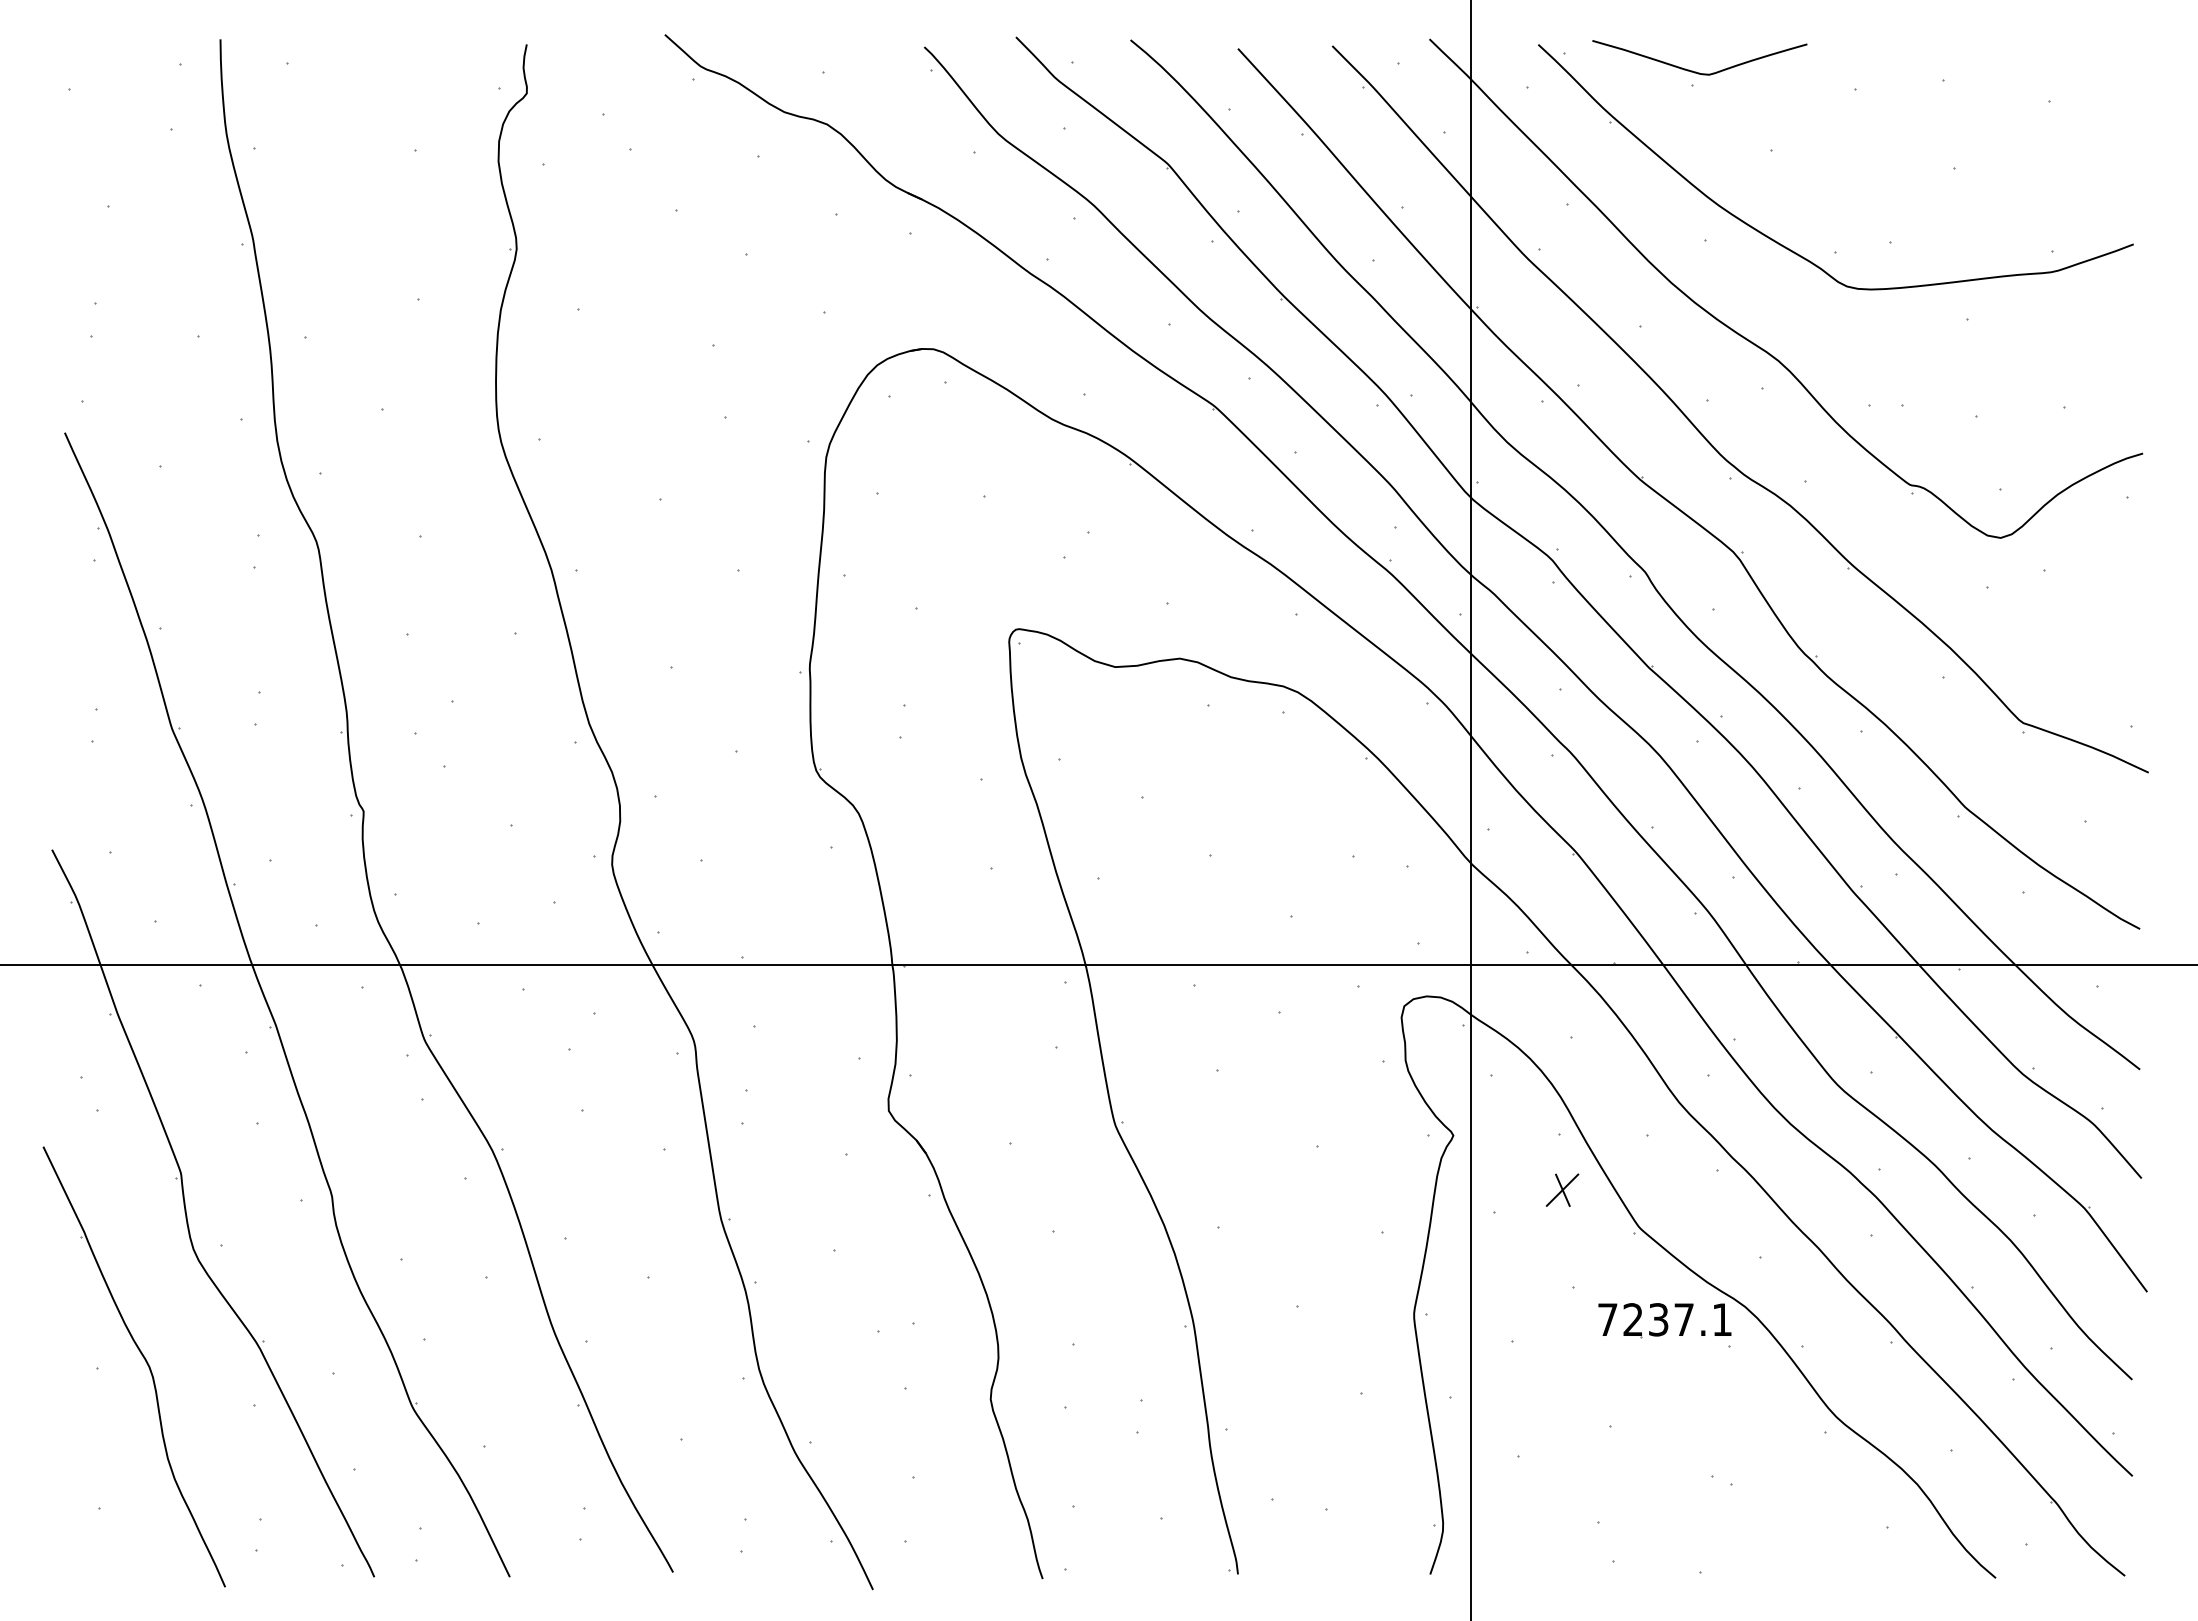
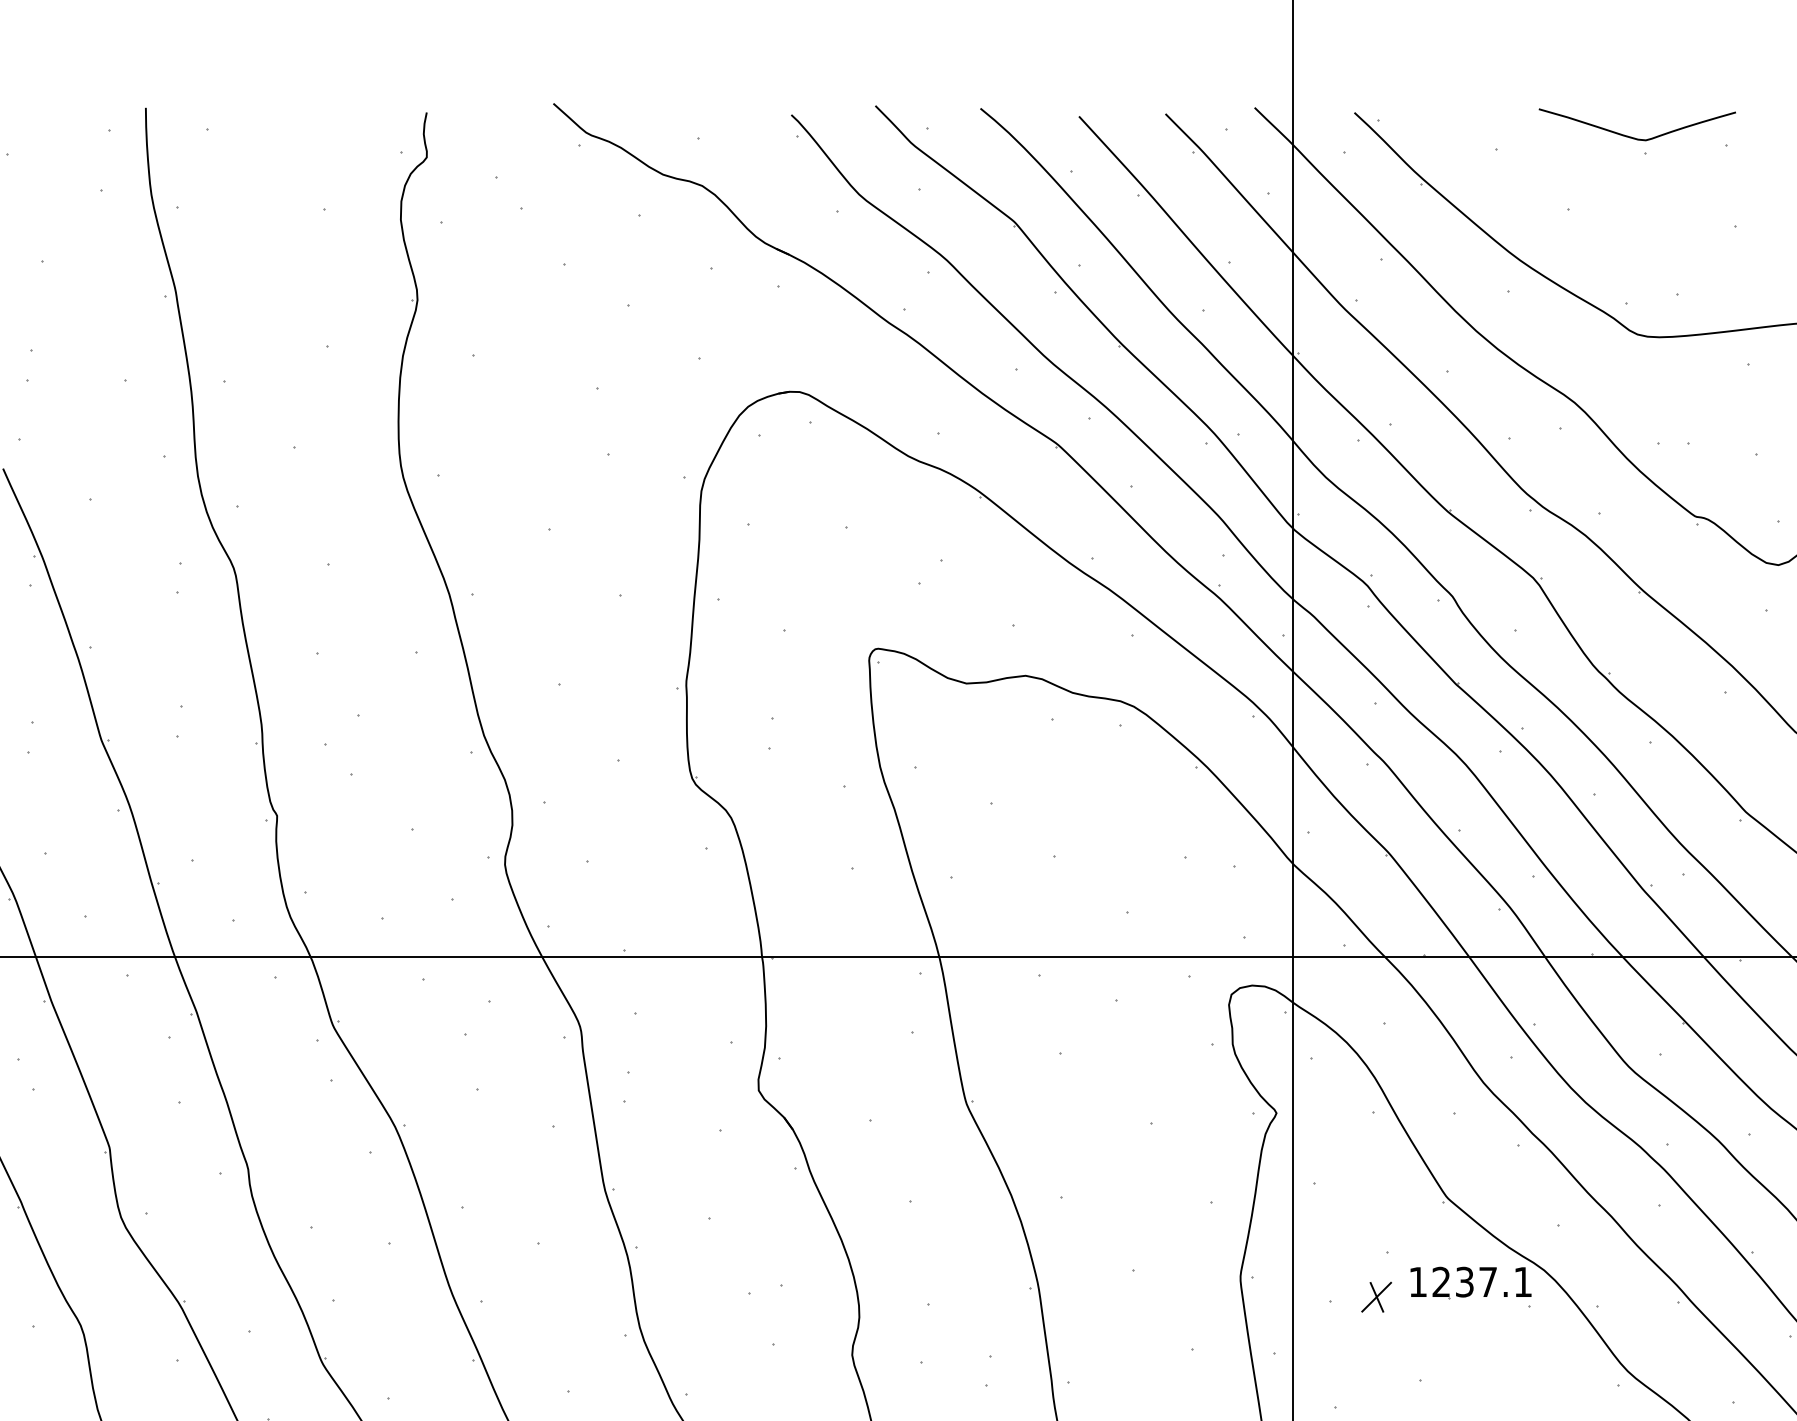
curve: (1696, 71) -> (1634, 137), moved
part: (1562, 1189) -> (1376, 1296), moved
text: (1607, 1319) -> (1417, 1281), 7237.1 -> 1237.1

